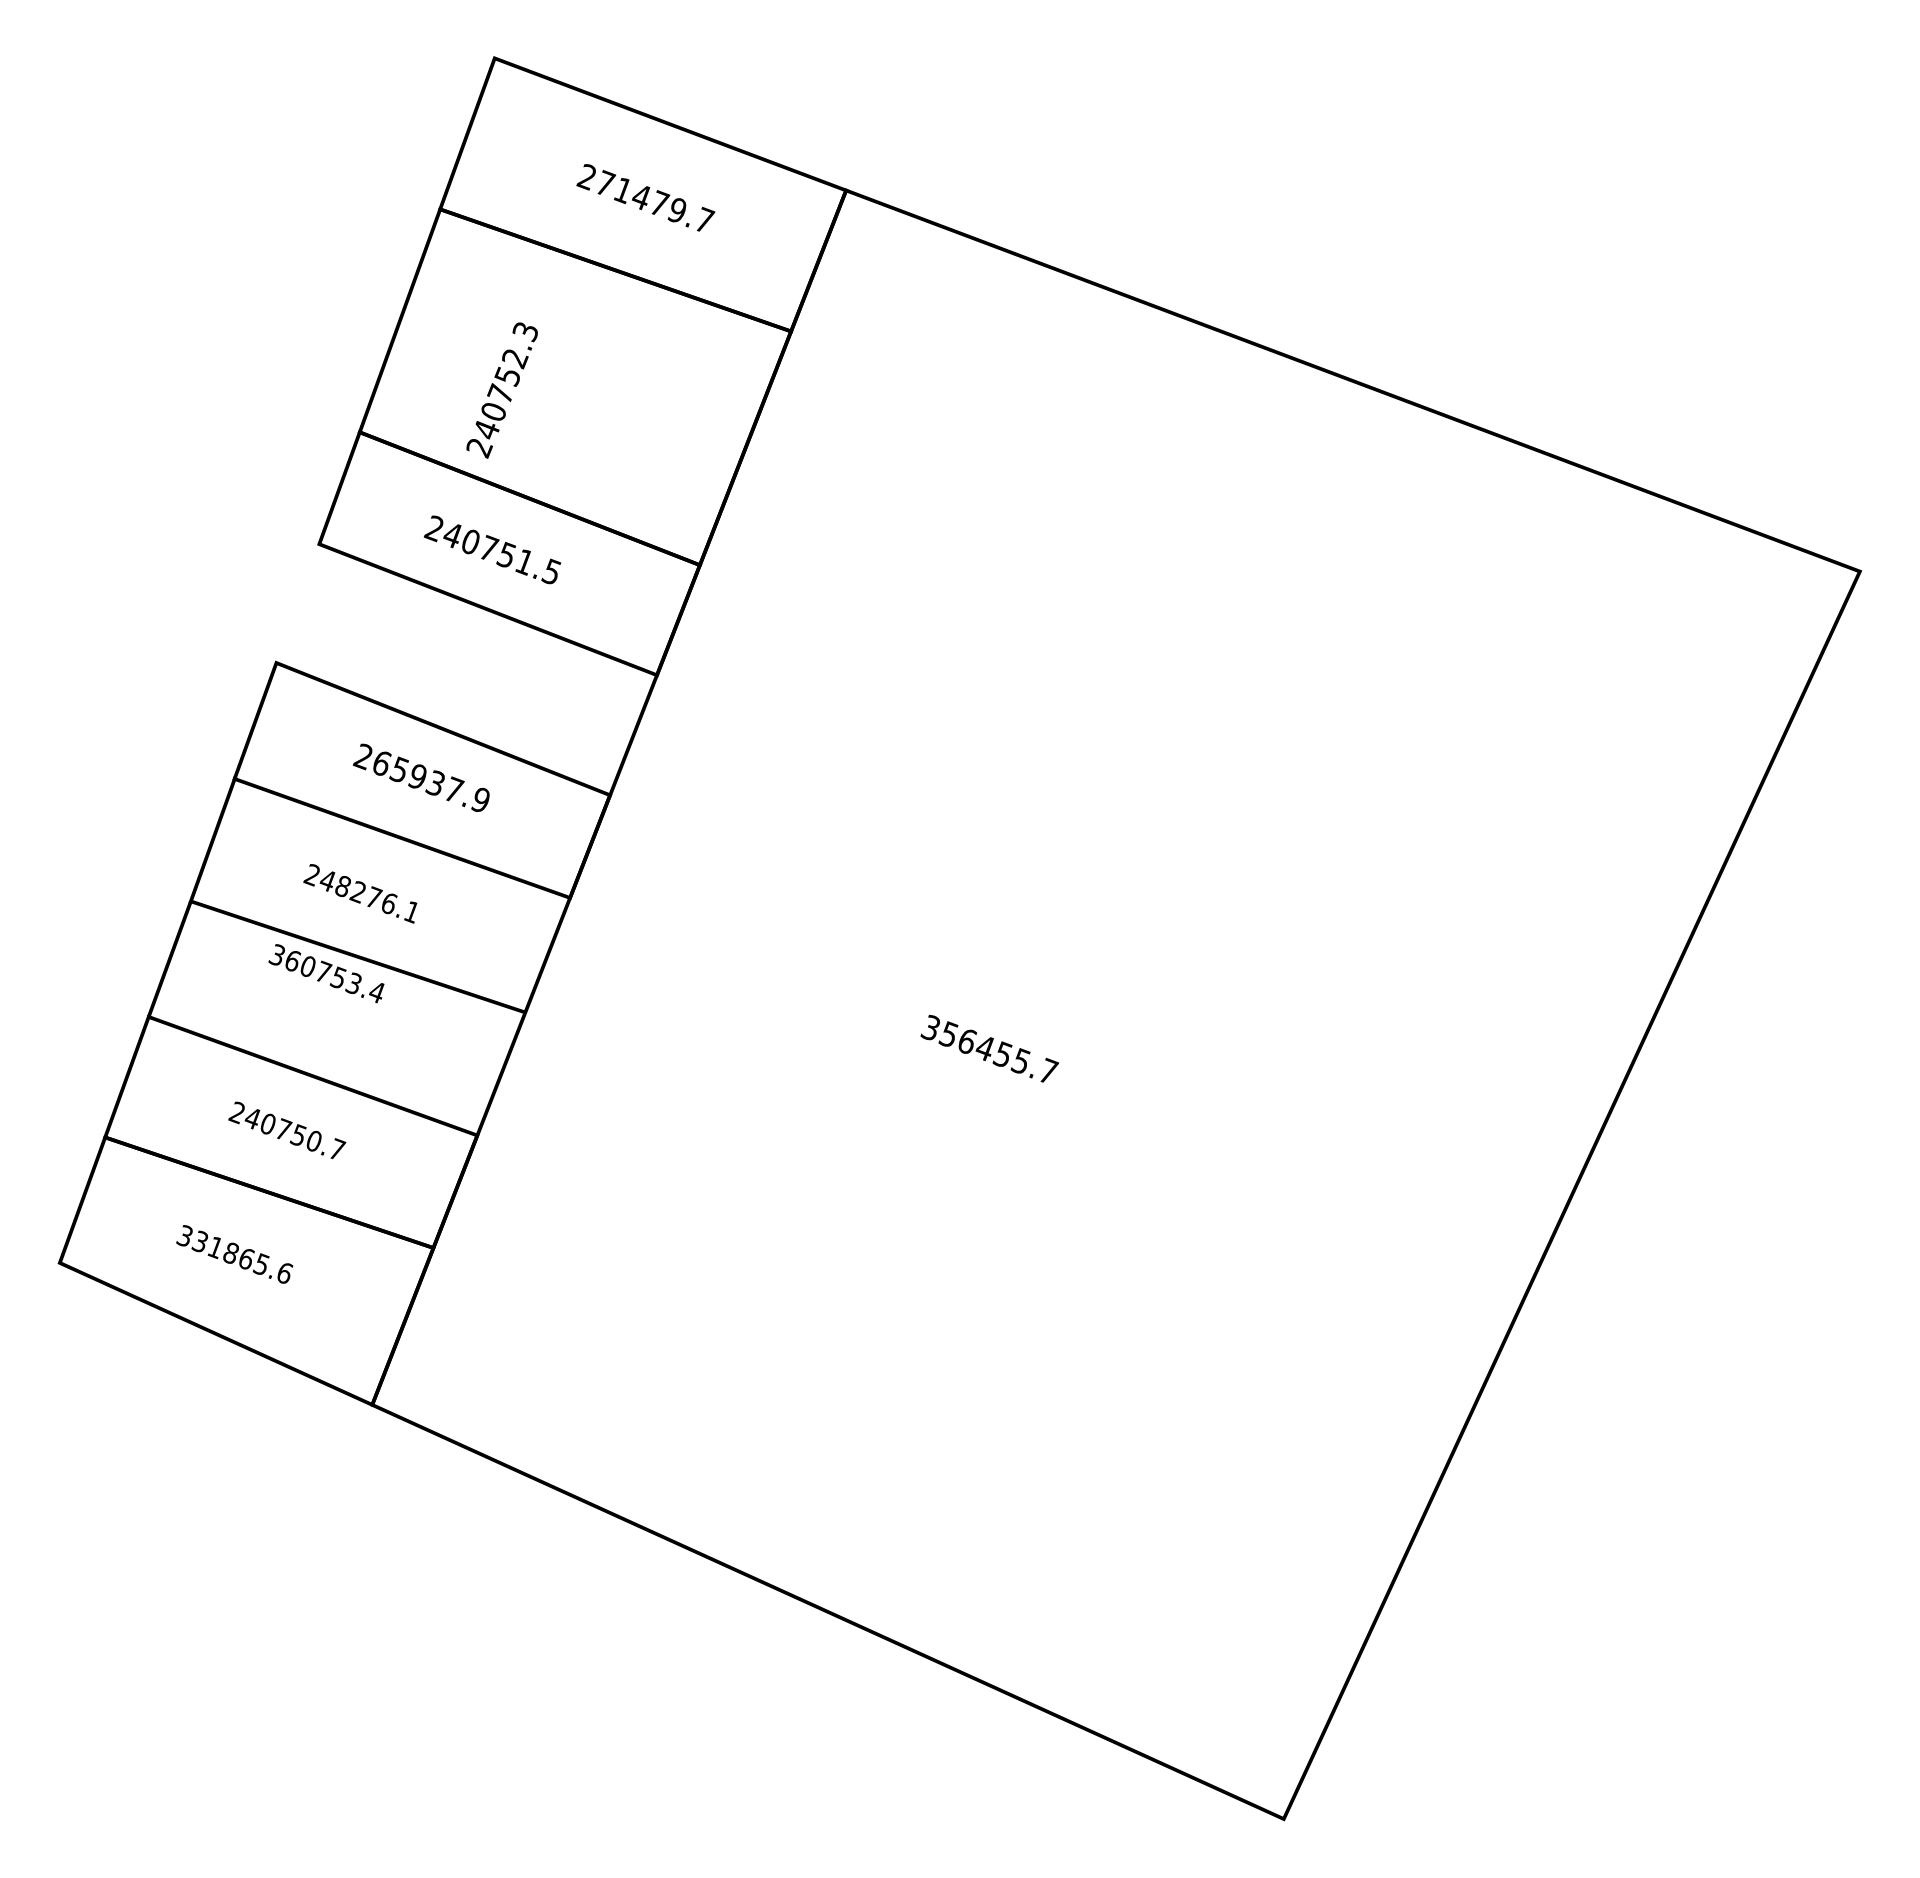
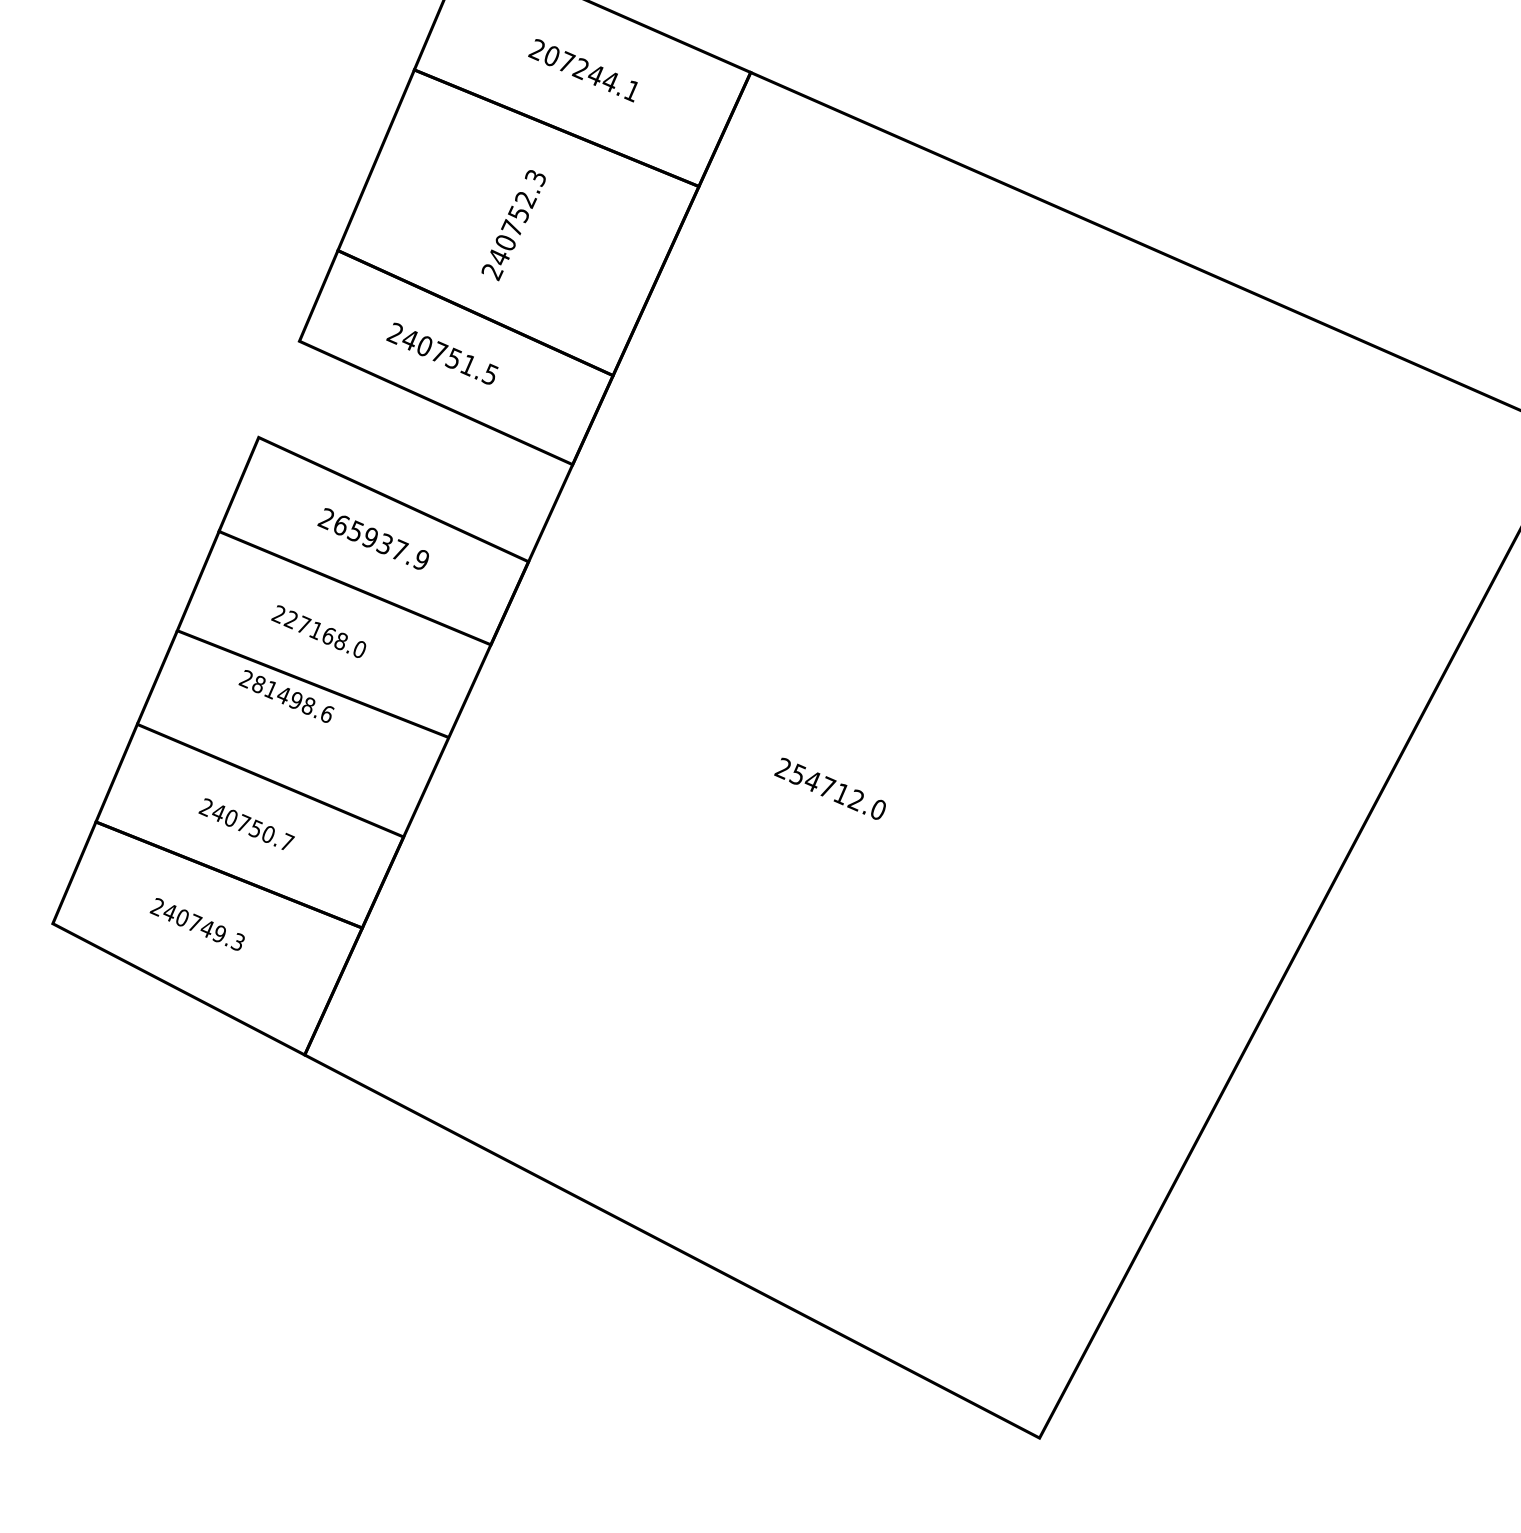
text: (655, 202) -> (592, 73), 271479.7 -> 207244.1
text: (501, 390) -> (513, 225), moved
text: (368, 896) -> (324, 634), 248276.1 -> 227168.0
text: (326, 973) -> (286, 696), 360753.4 -> 281498.6
text: (989, 1048) -> (830, 788), 356455.7 -> 254712.0
text: (234, 1254) -> (197, 924), 331865.6 -> 240749.3

